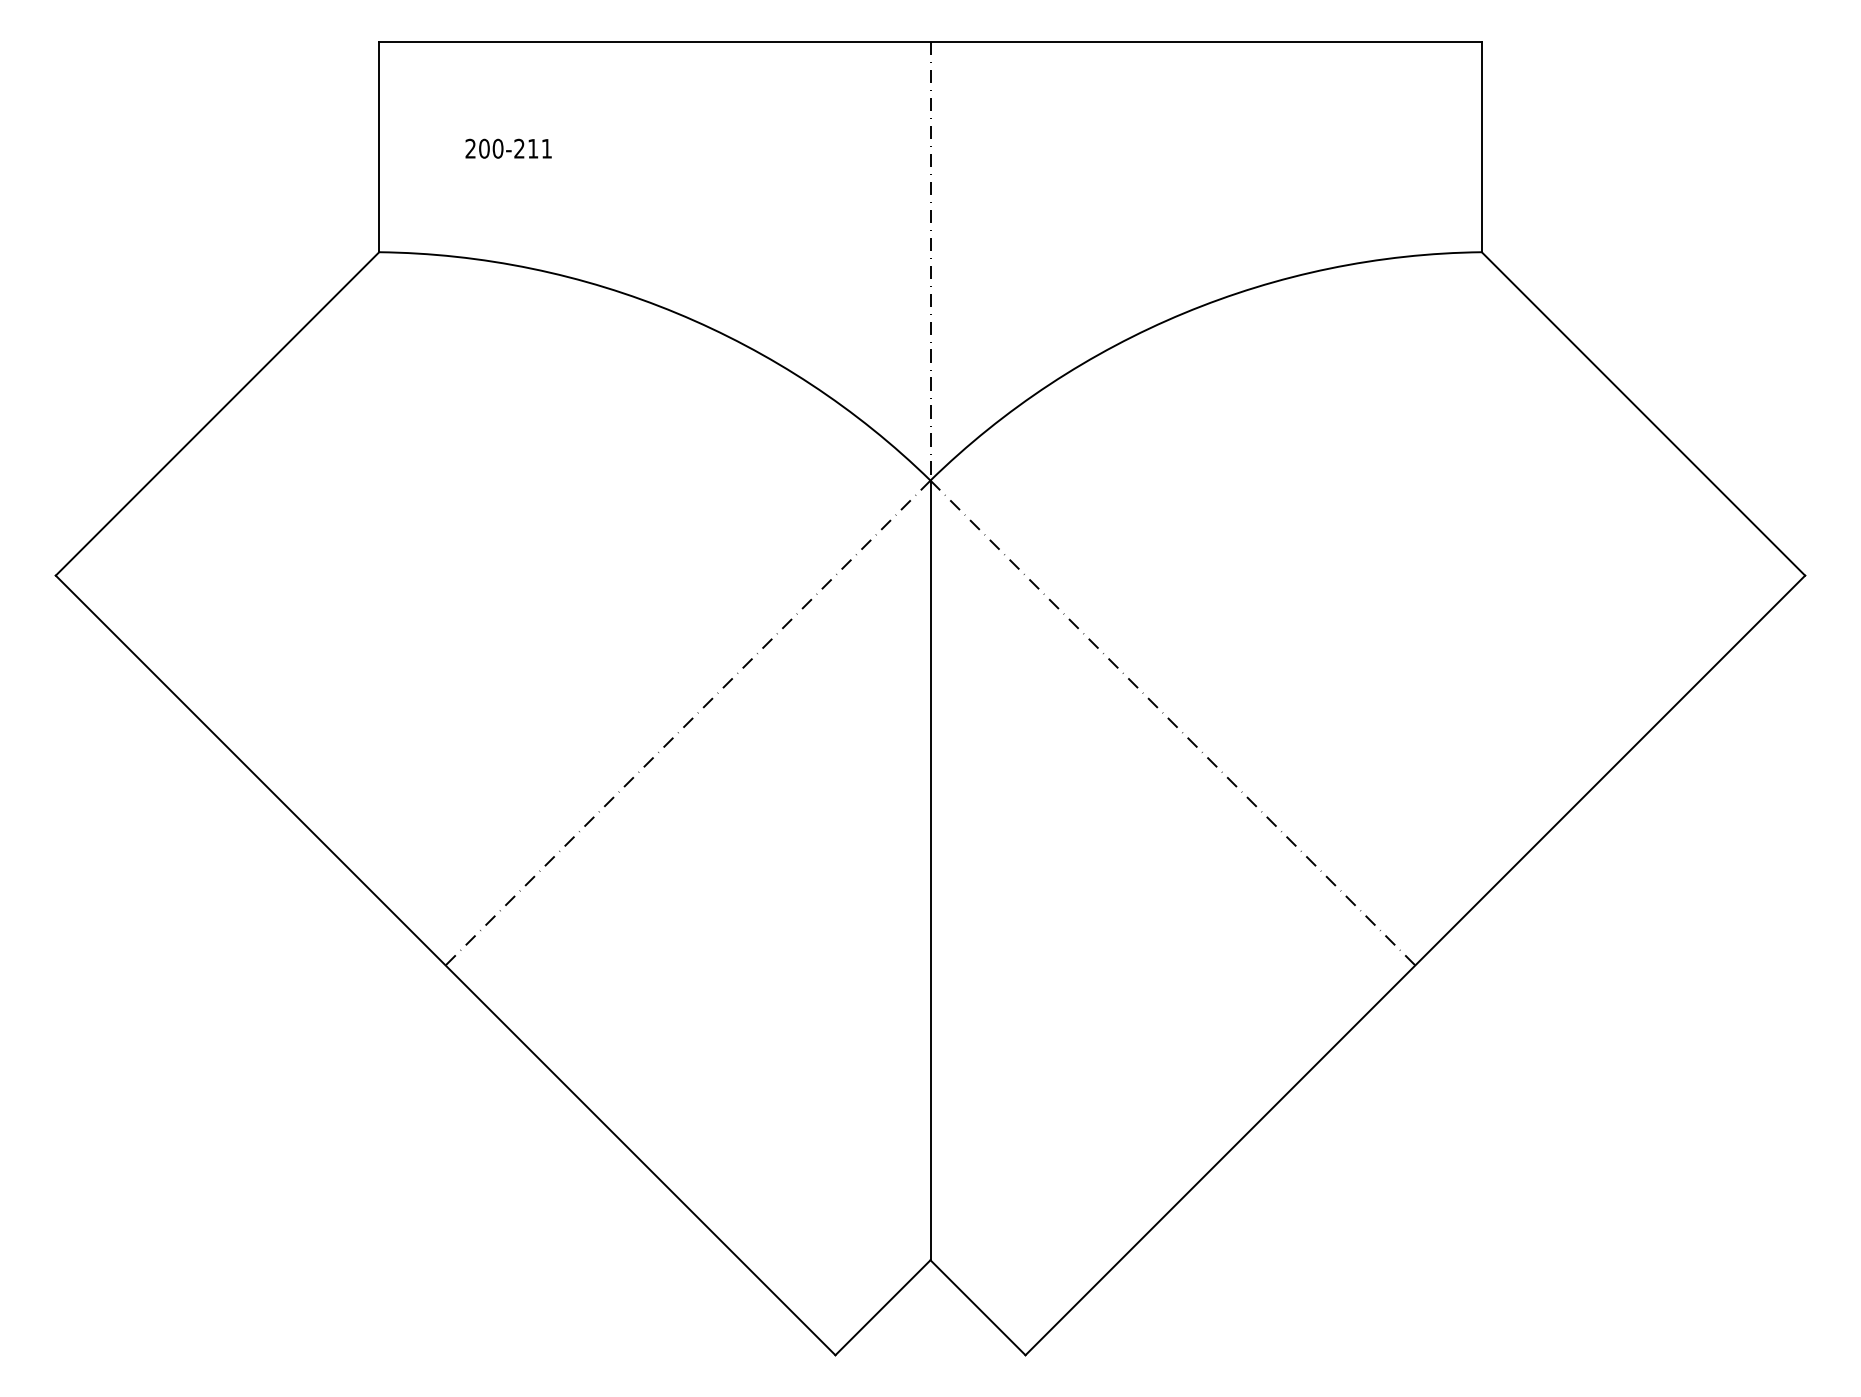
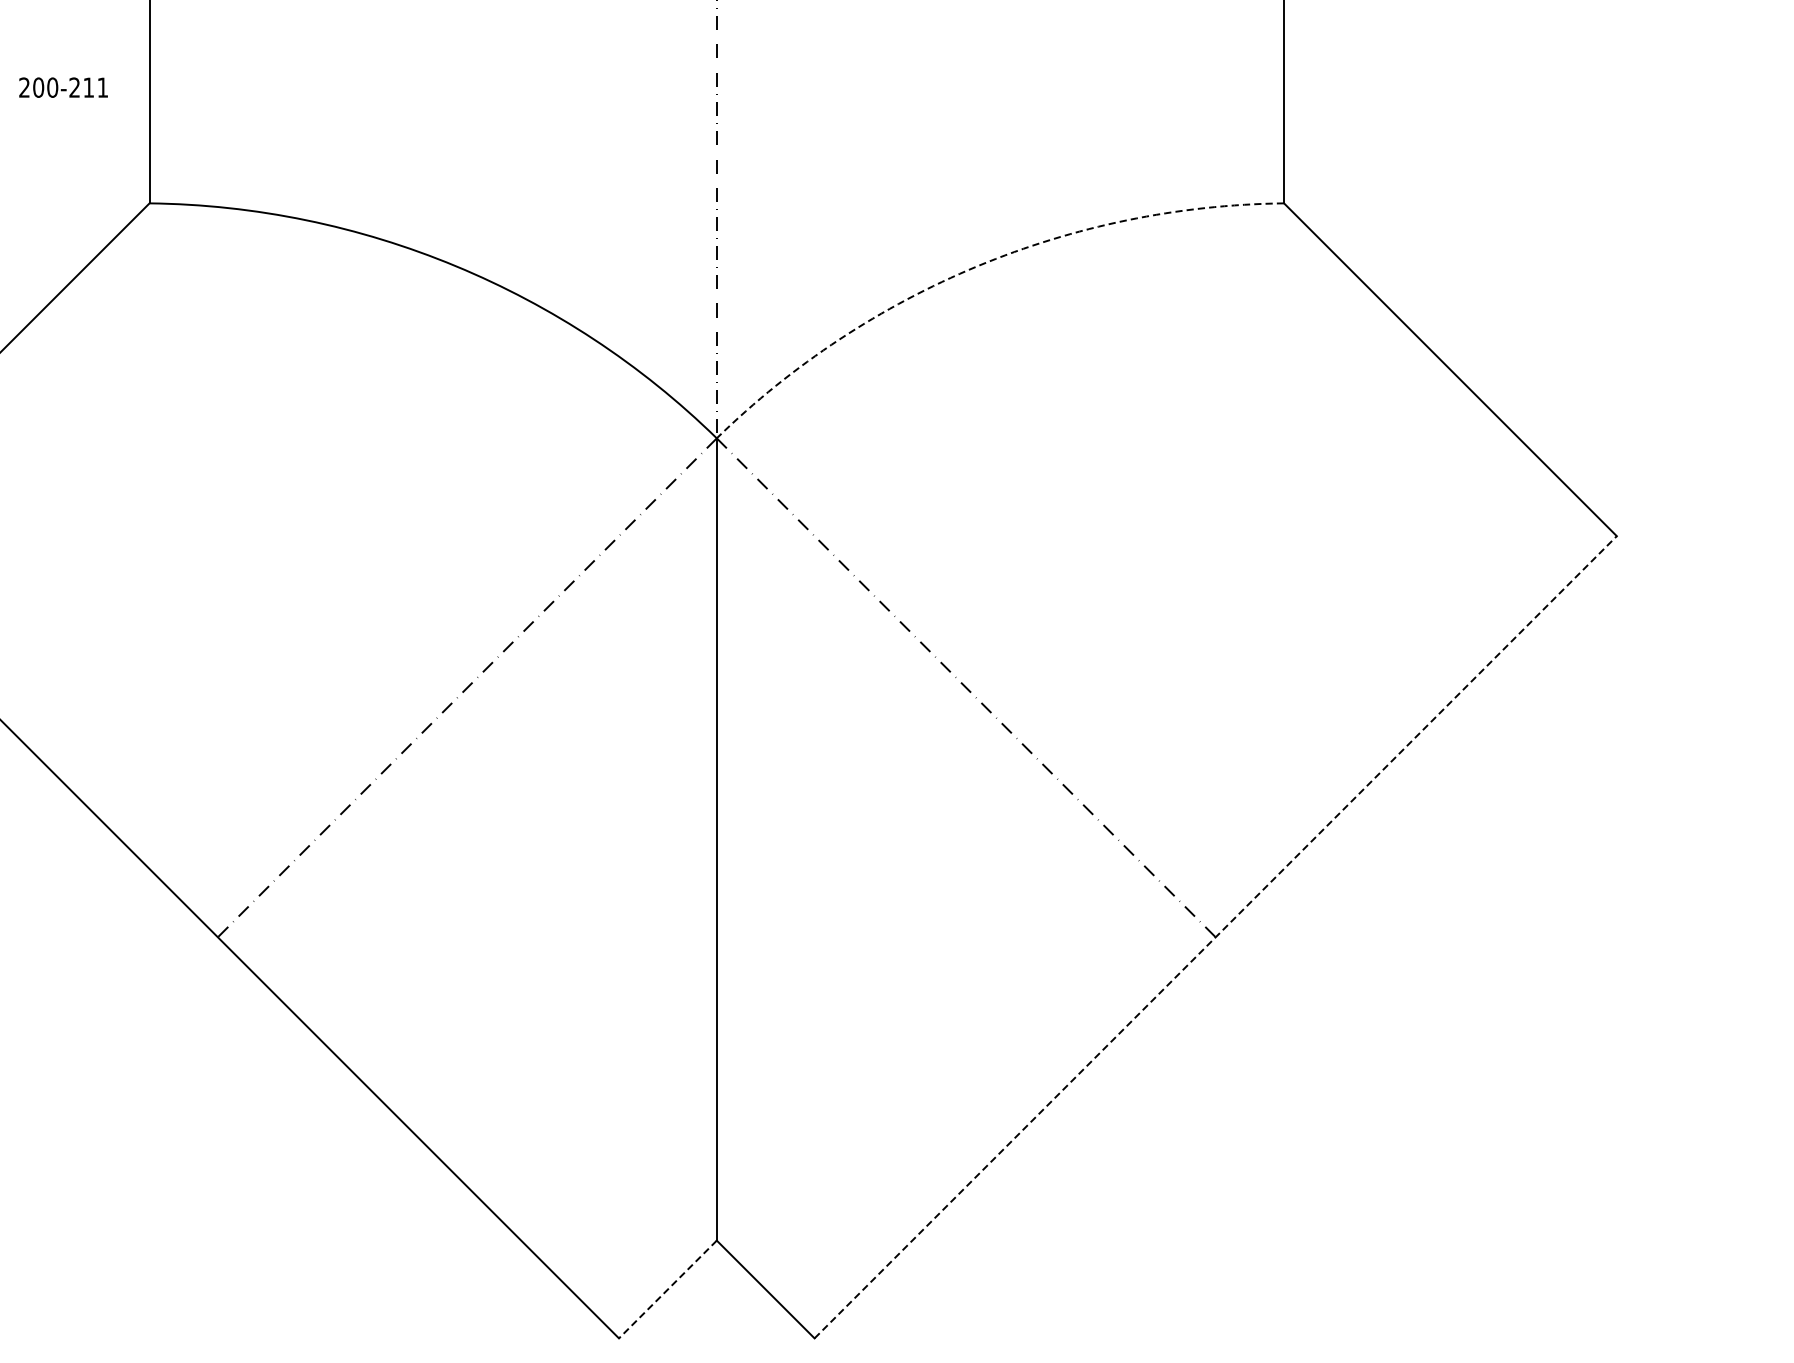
text: (508, 148) -> (63, 87), moved
arc: (1184, 313) -> (978, 266), solid -> dashed
line: (1415, 965) -> (1215, 937), solid -> dashed
line: (882, 1308) -> (667, 1290), solid -> dashed

